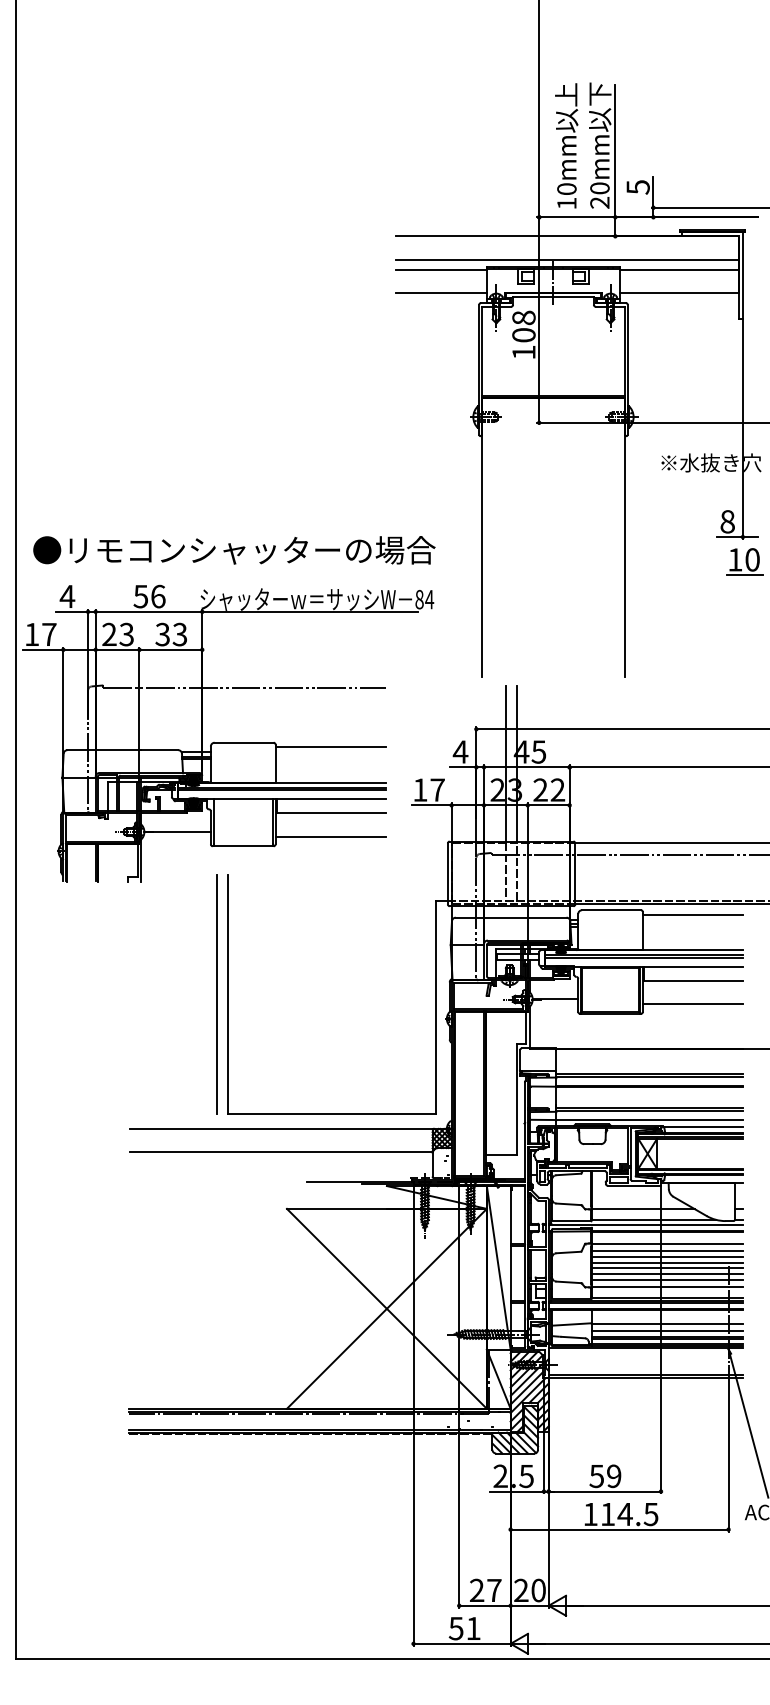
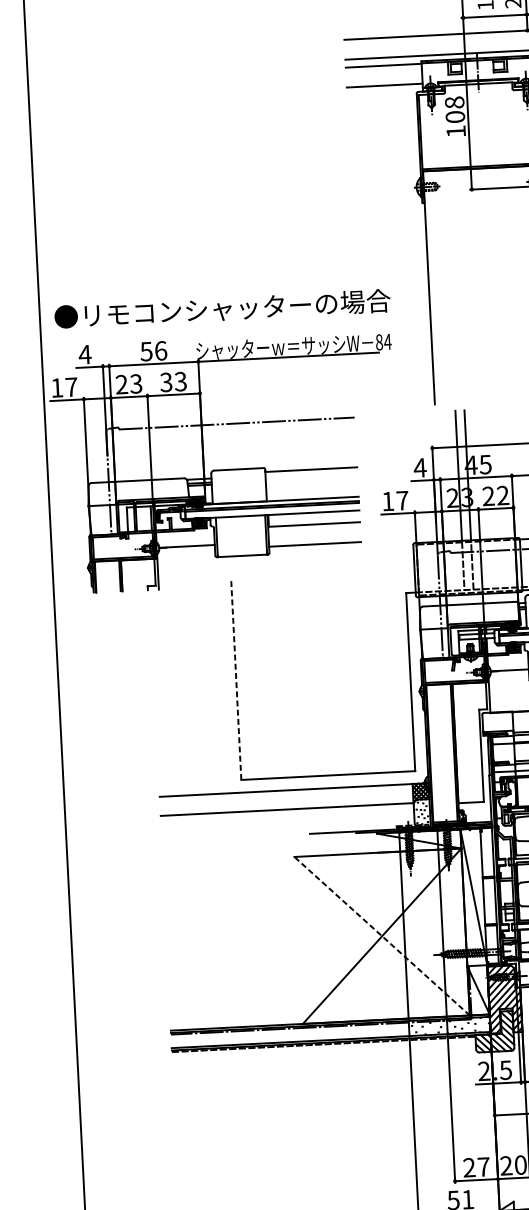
line: (228, 993) -> (236, 679), solid -> dashed
line: (217, 994) -> (227, 680), removed
line: (386, 1308) -> (381, 935), solid -> dashed

